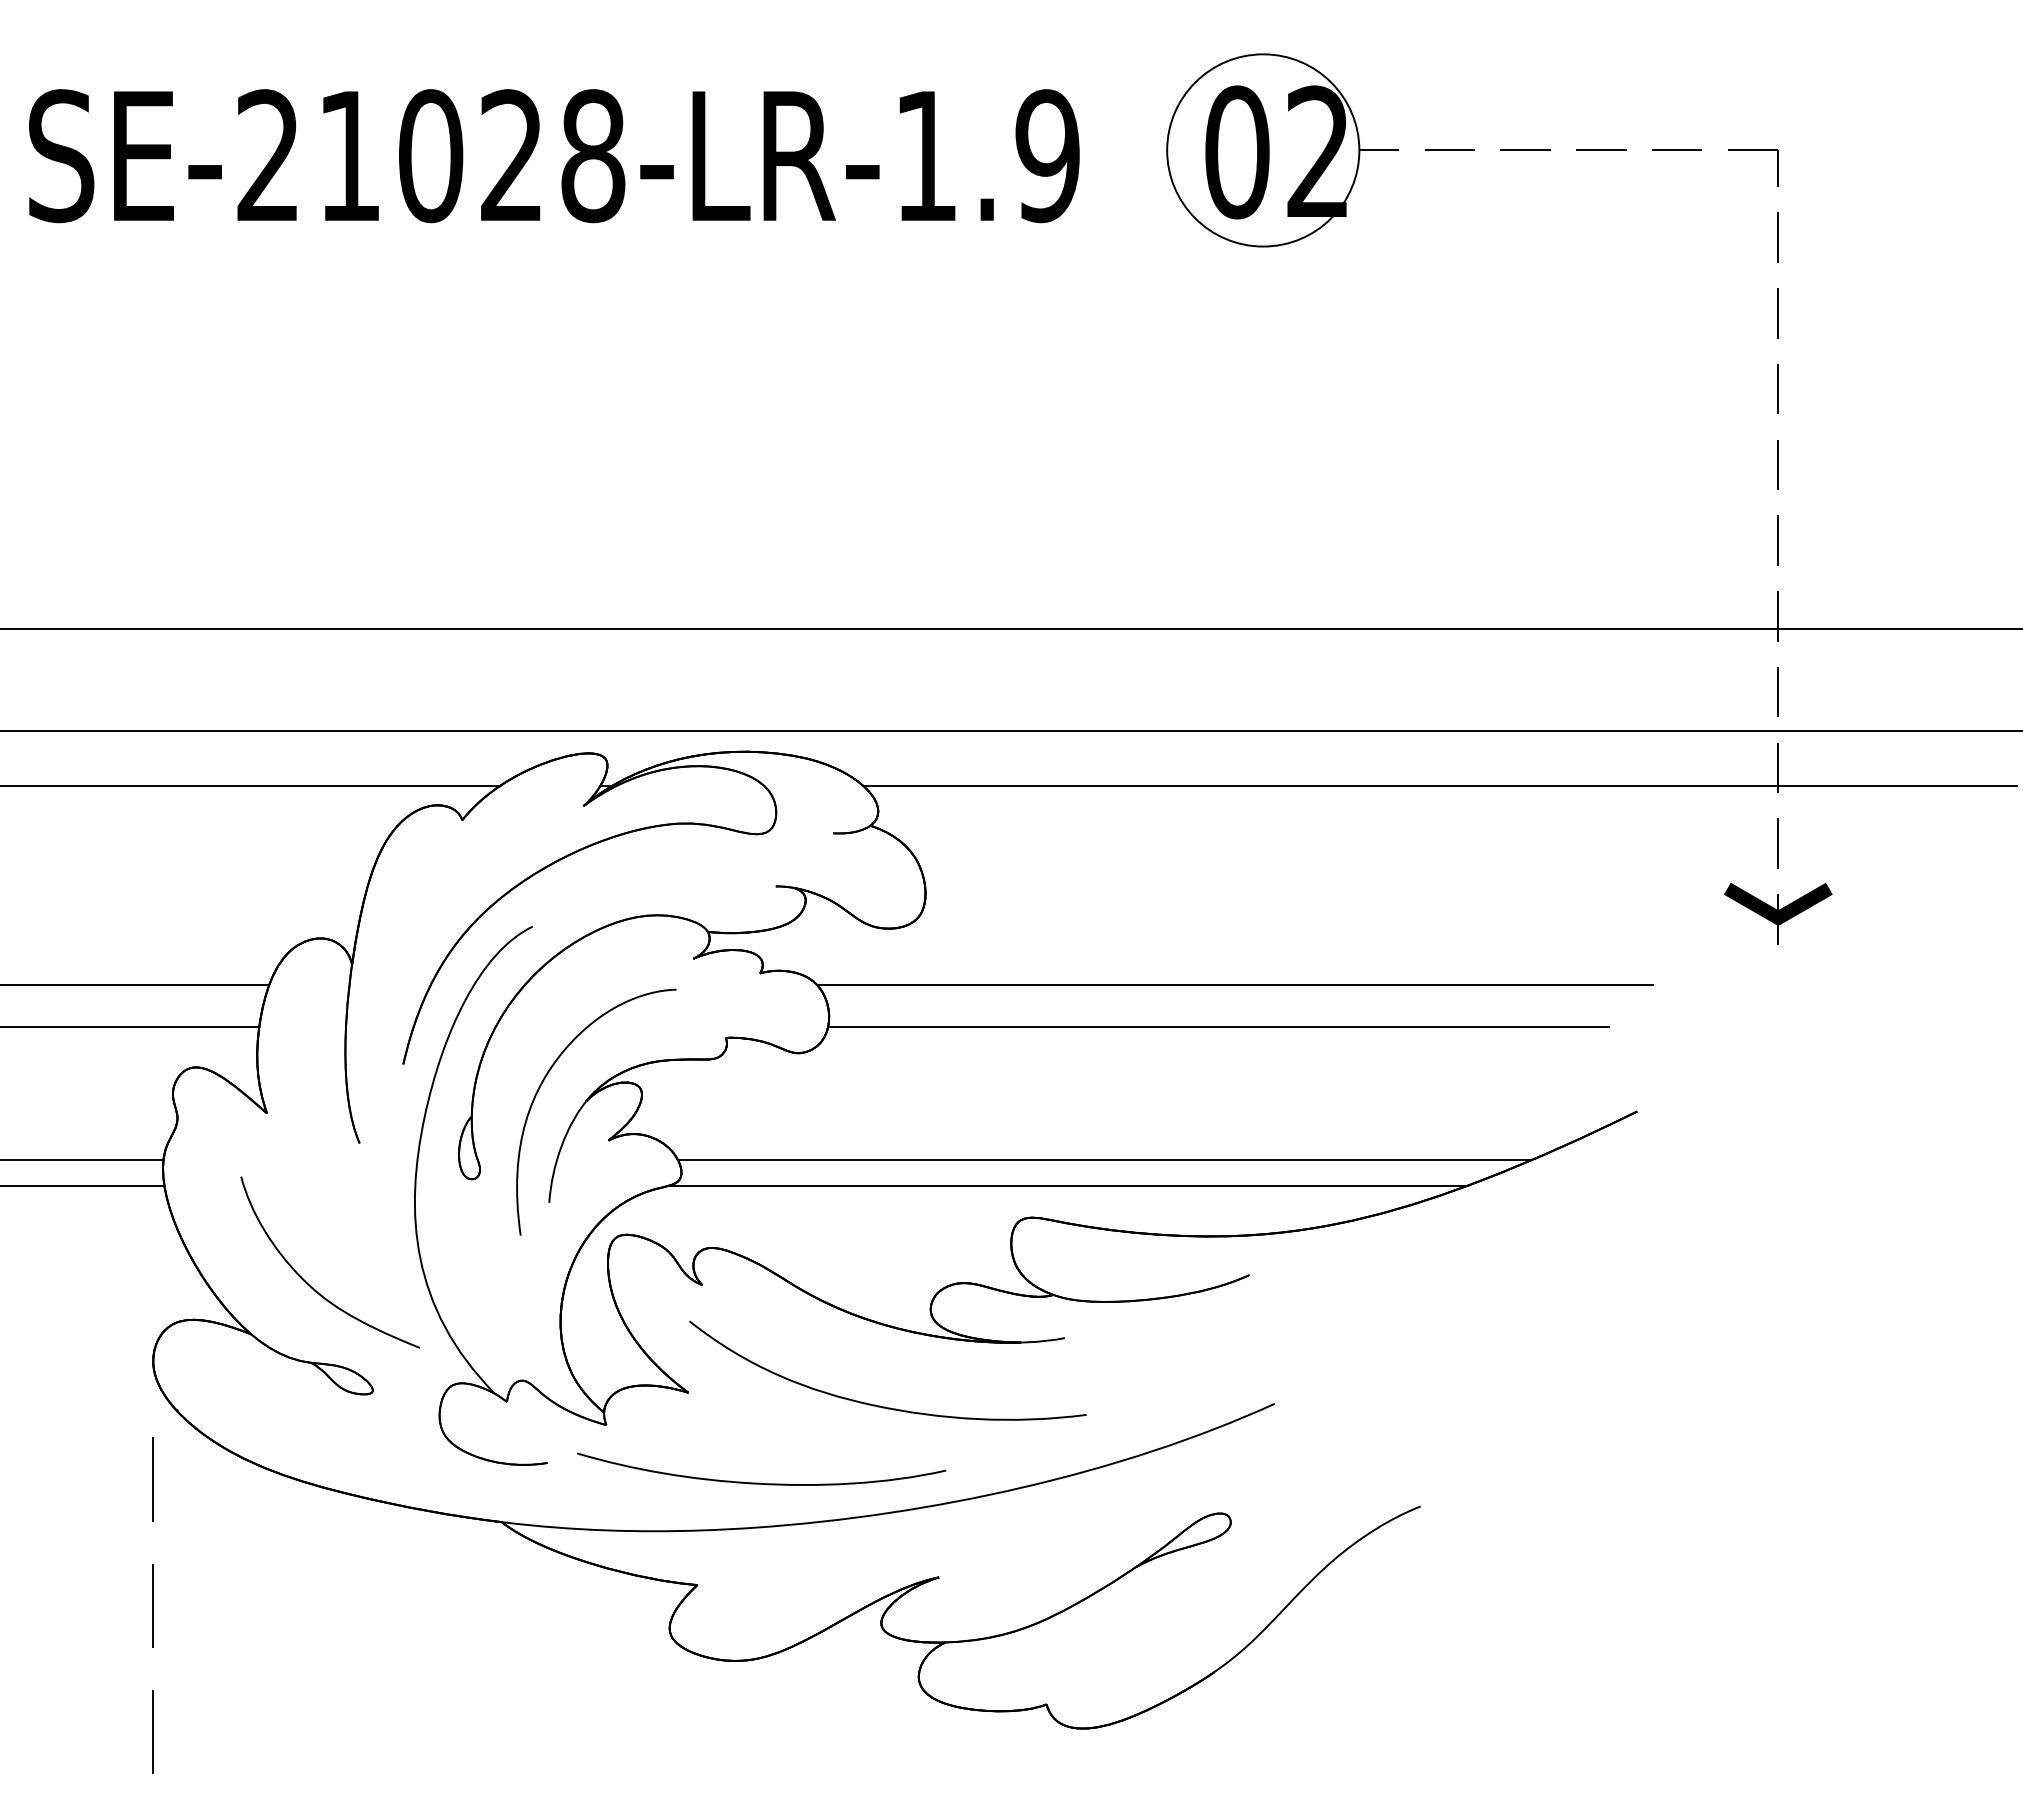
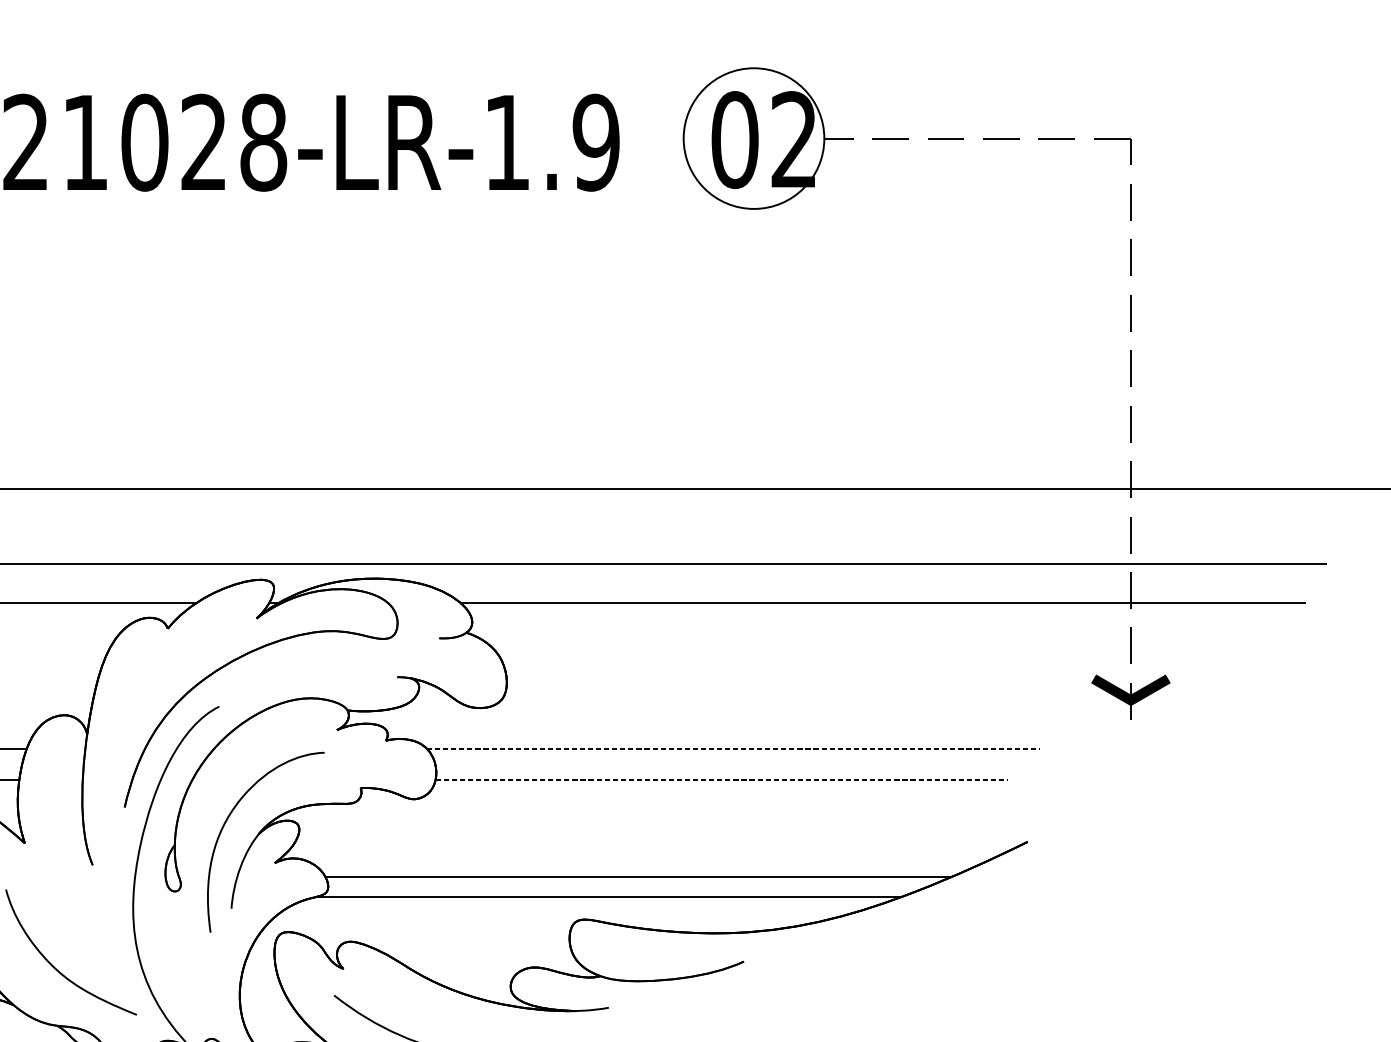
line: (1235, 984) -> (733, 748), solid -> dashed
line: (1219, 1027) -> (721, 780), solid -> dashed

